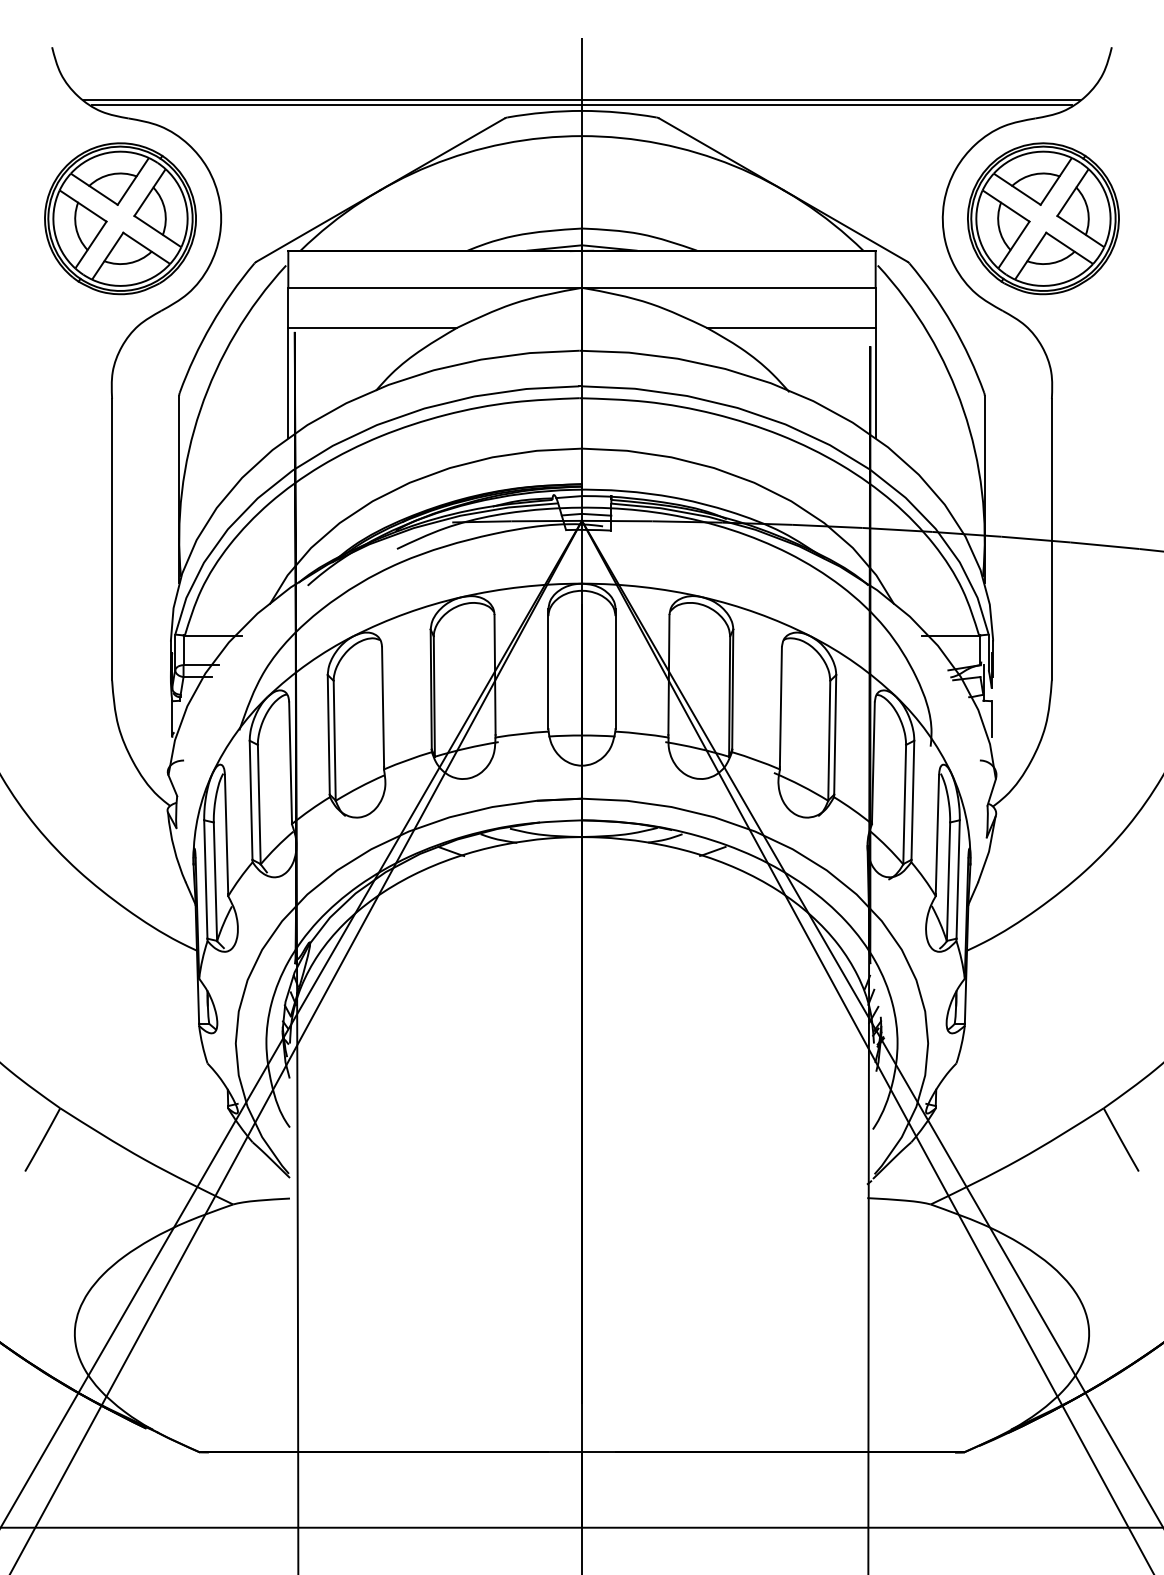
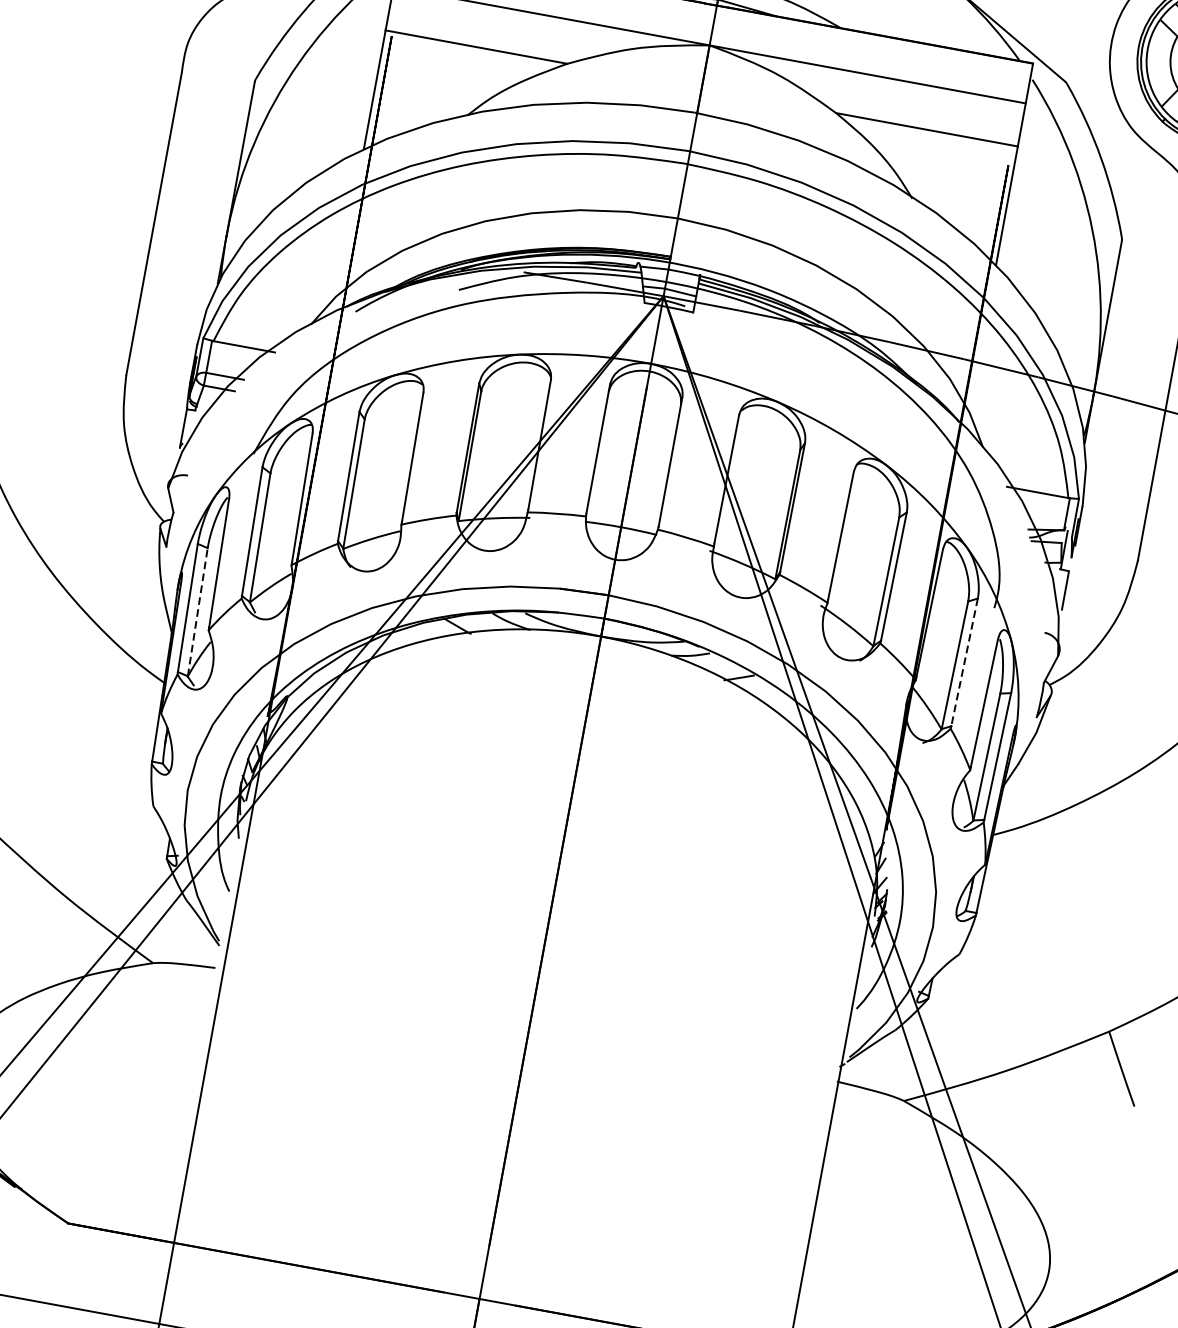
line: (912, 800) -> (964, 662), solid -> dashed
line: (215, 881) -> (197, 612), solid -> dashed

